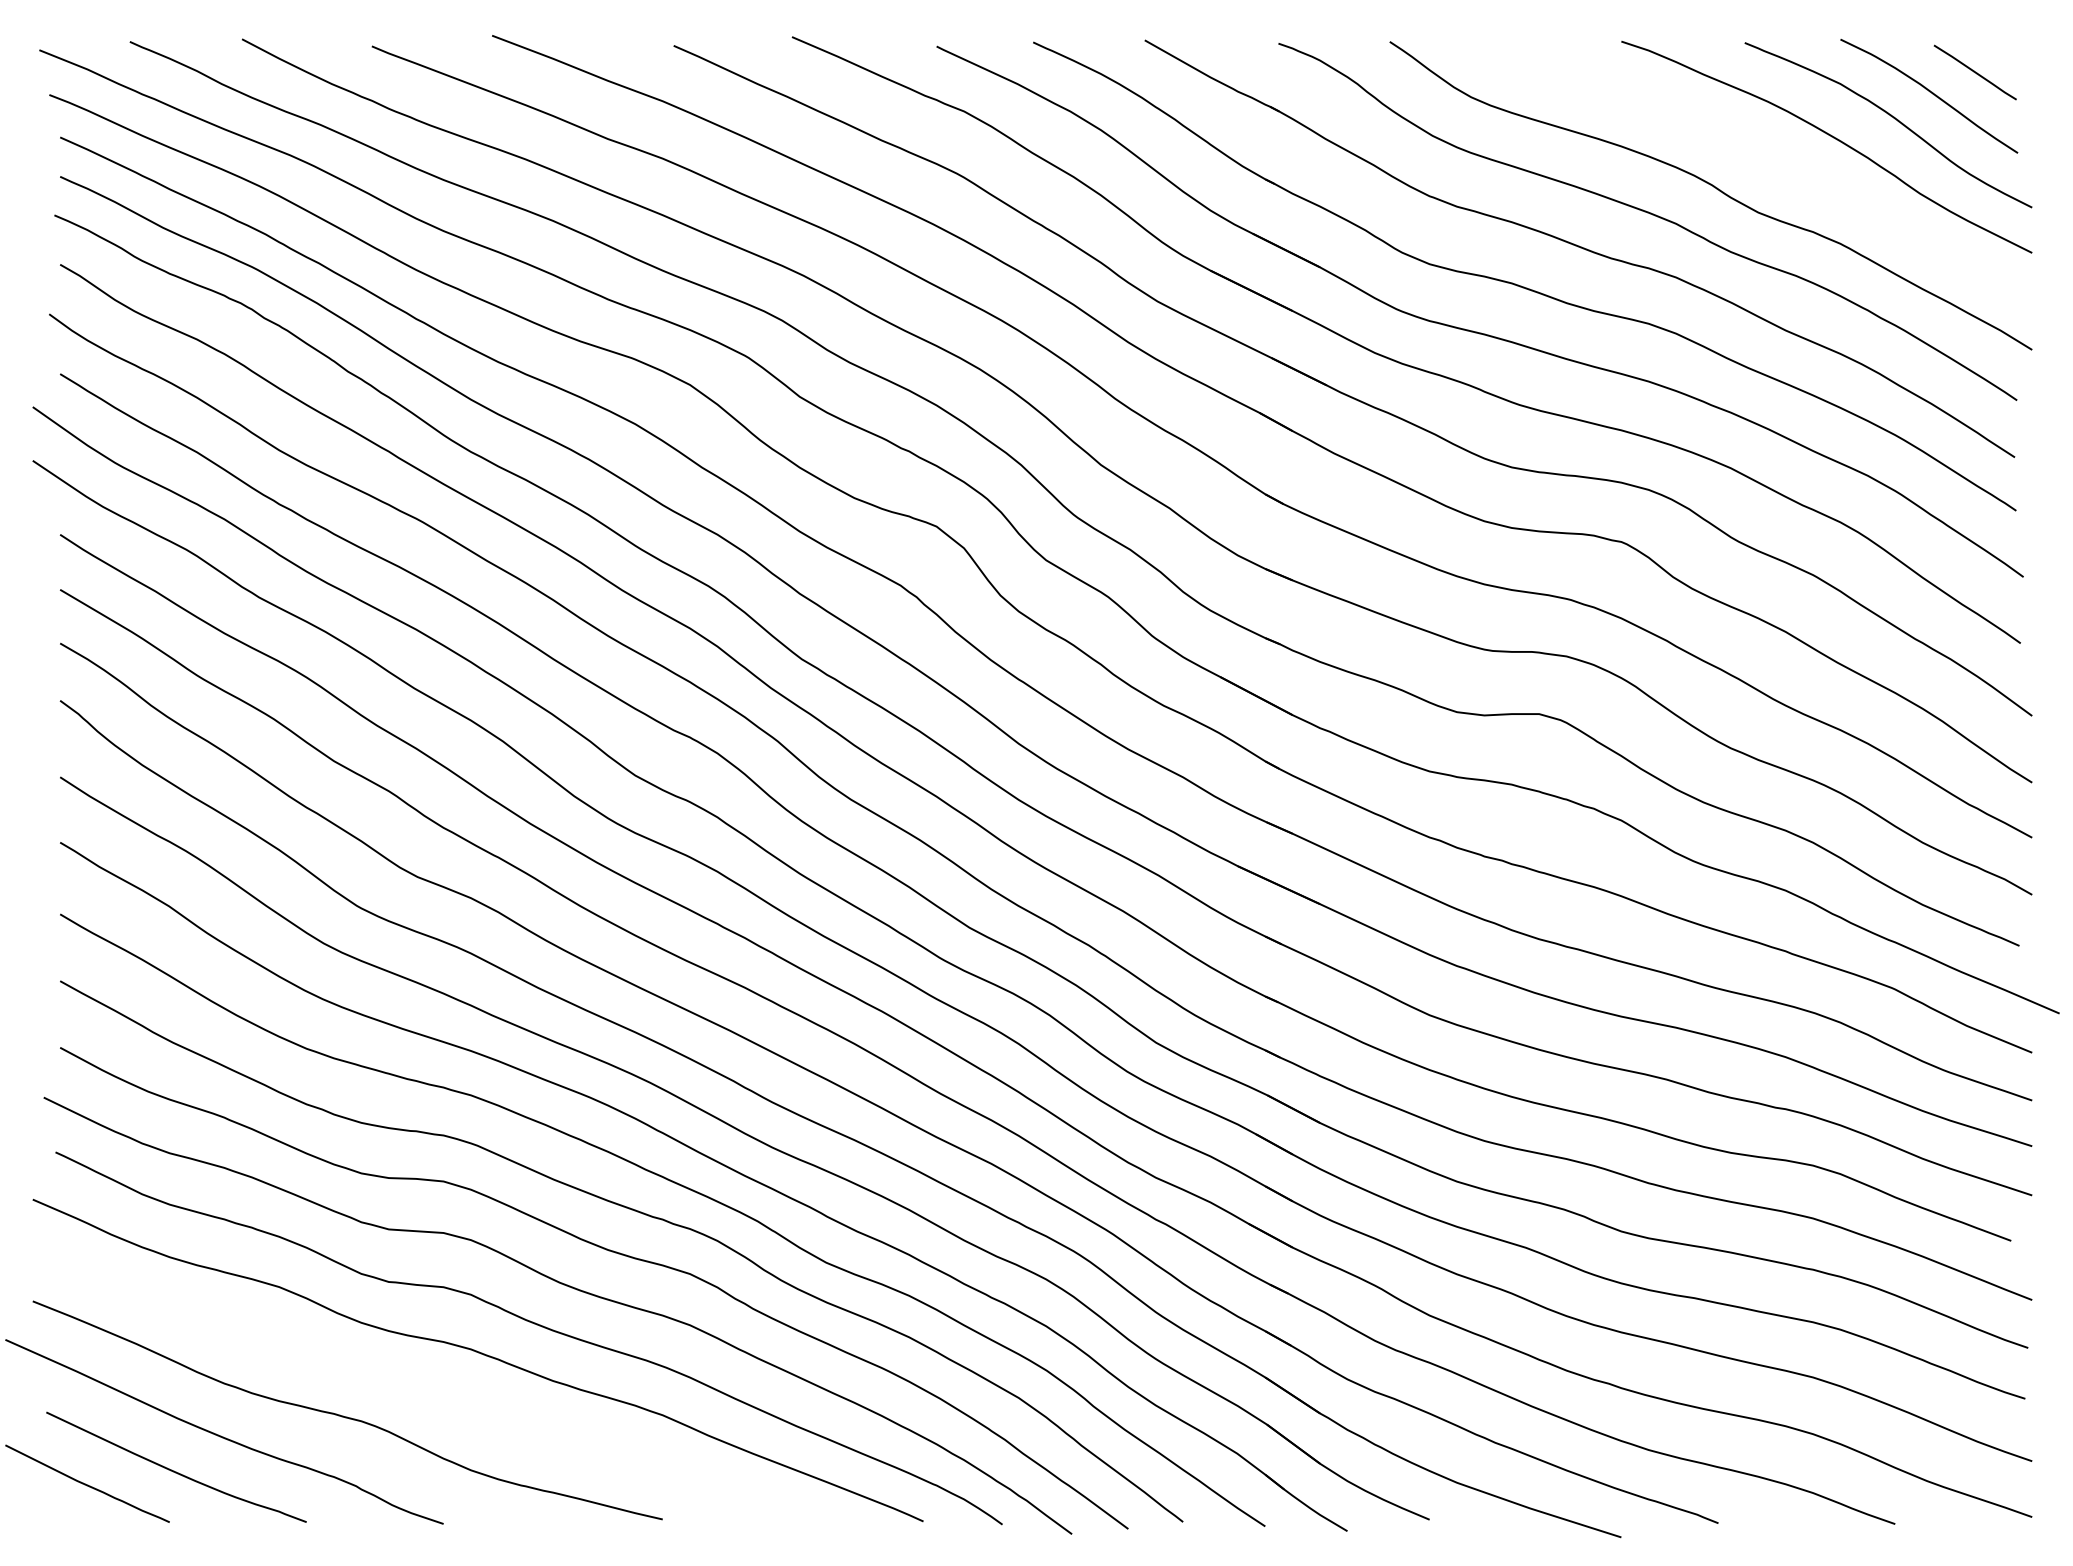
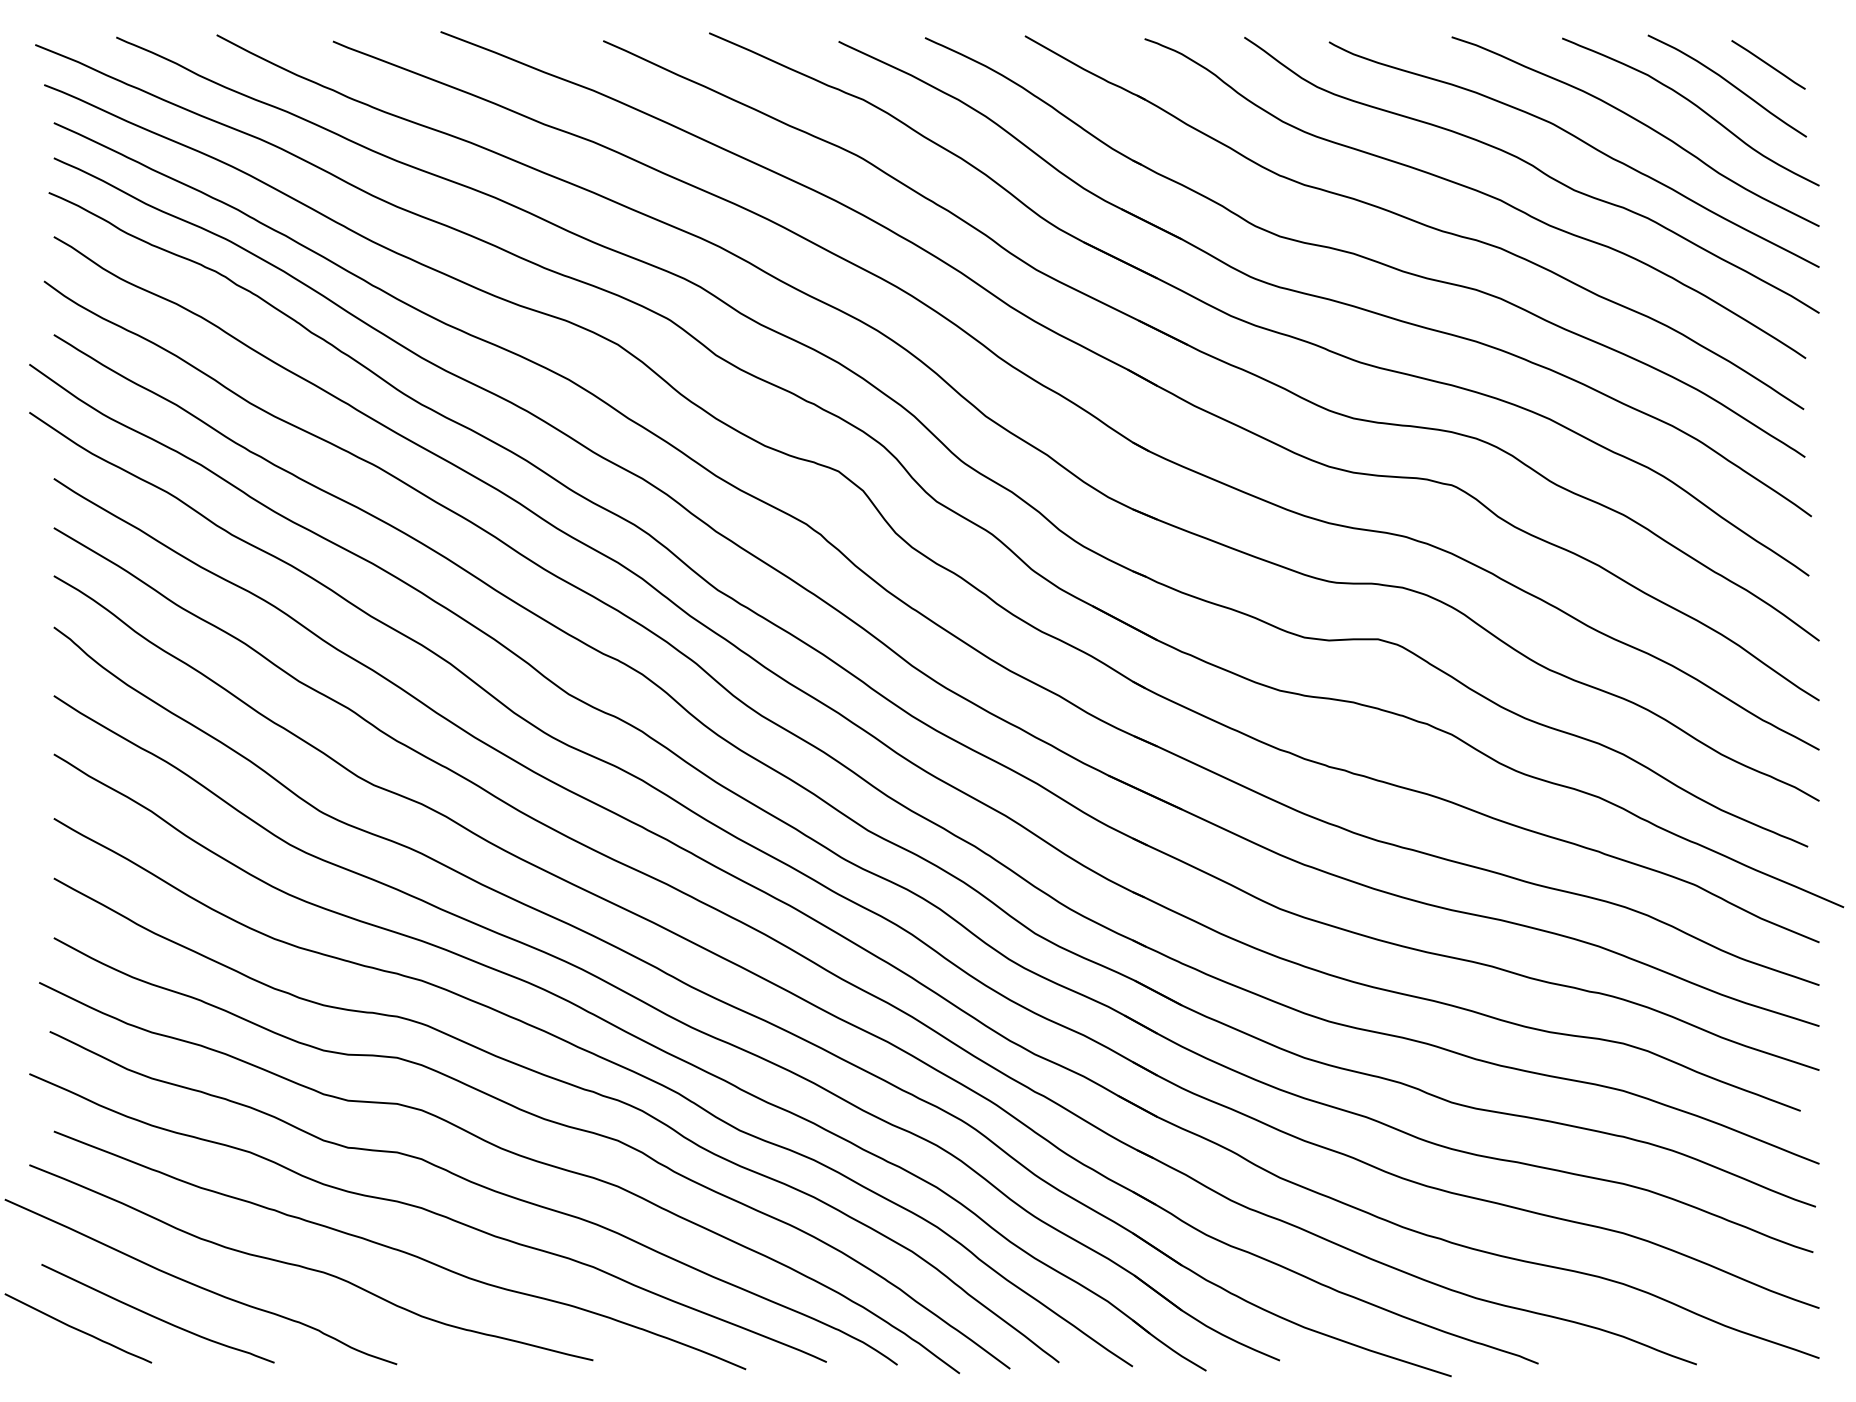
curve: (1767, 159) -> (1582, 142), added
curve: (446, 1396) -> (399, 1250), added

